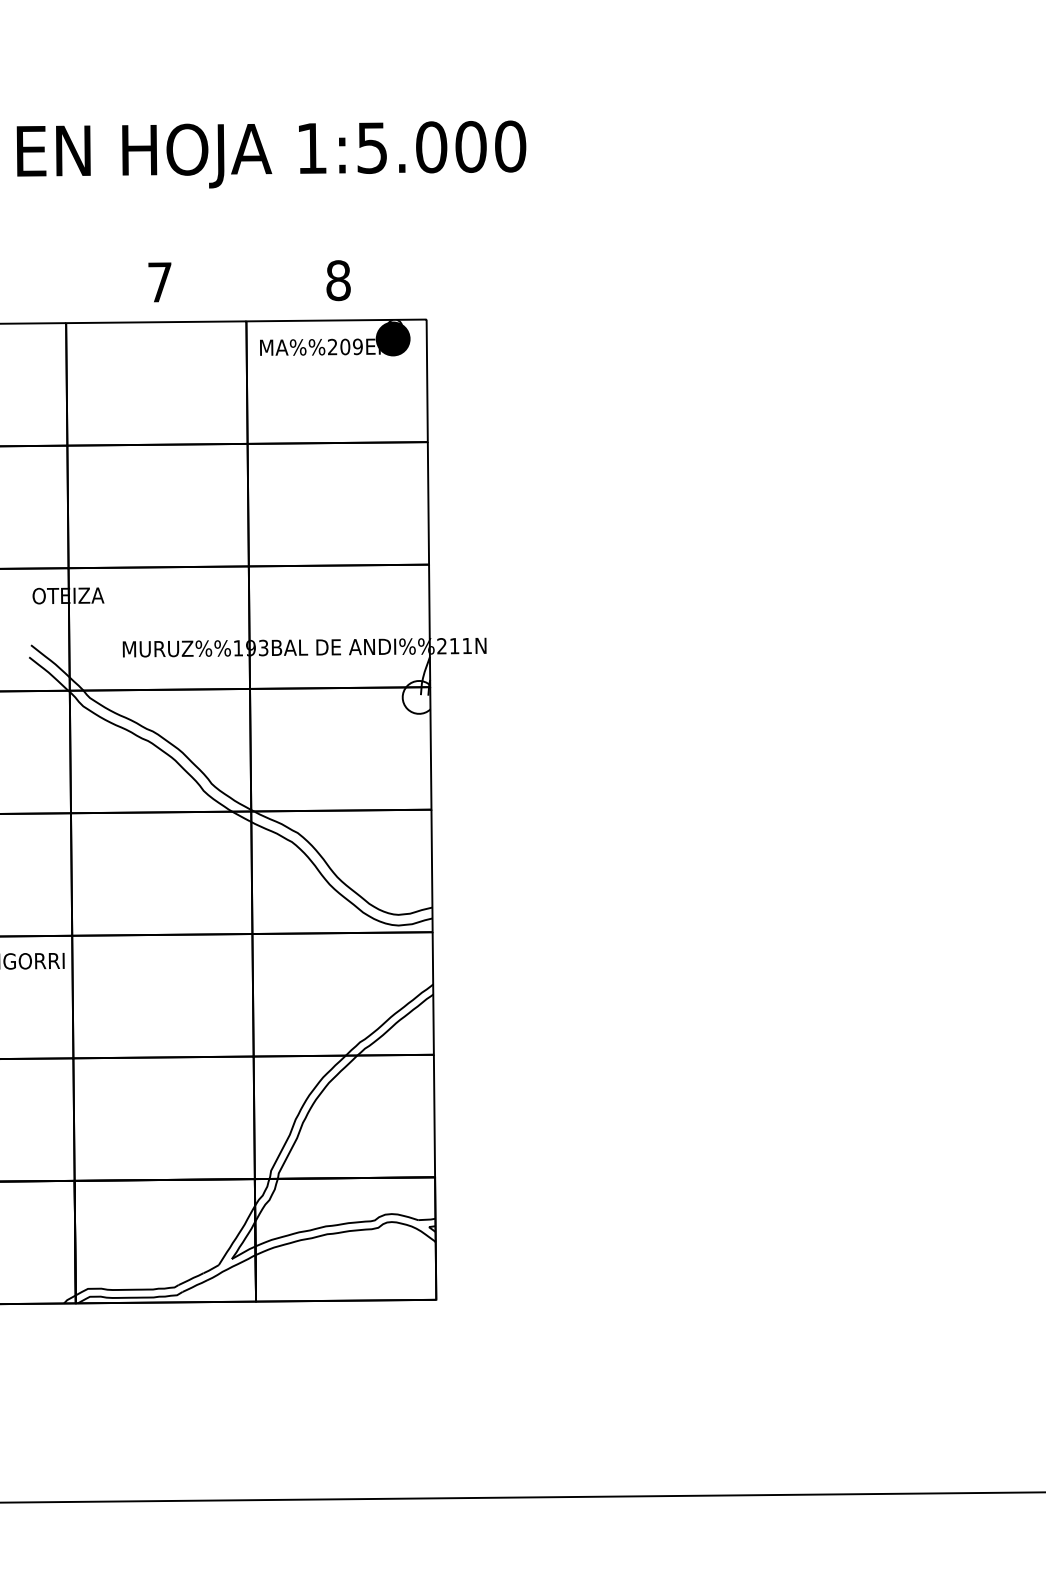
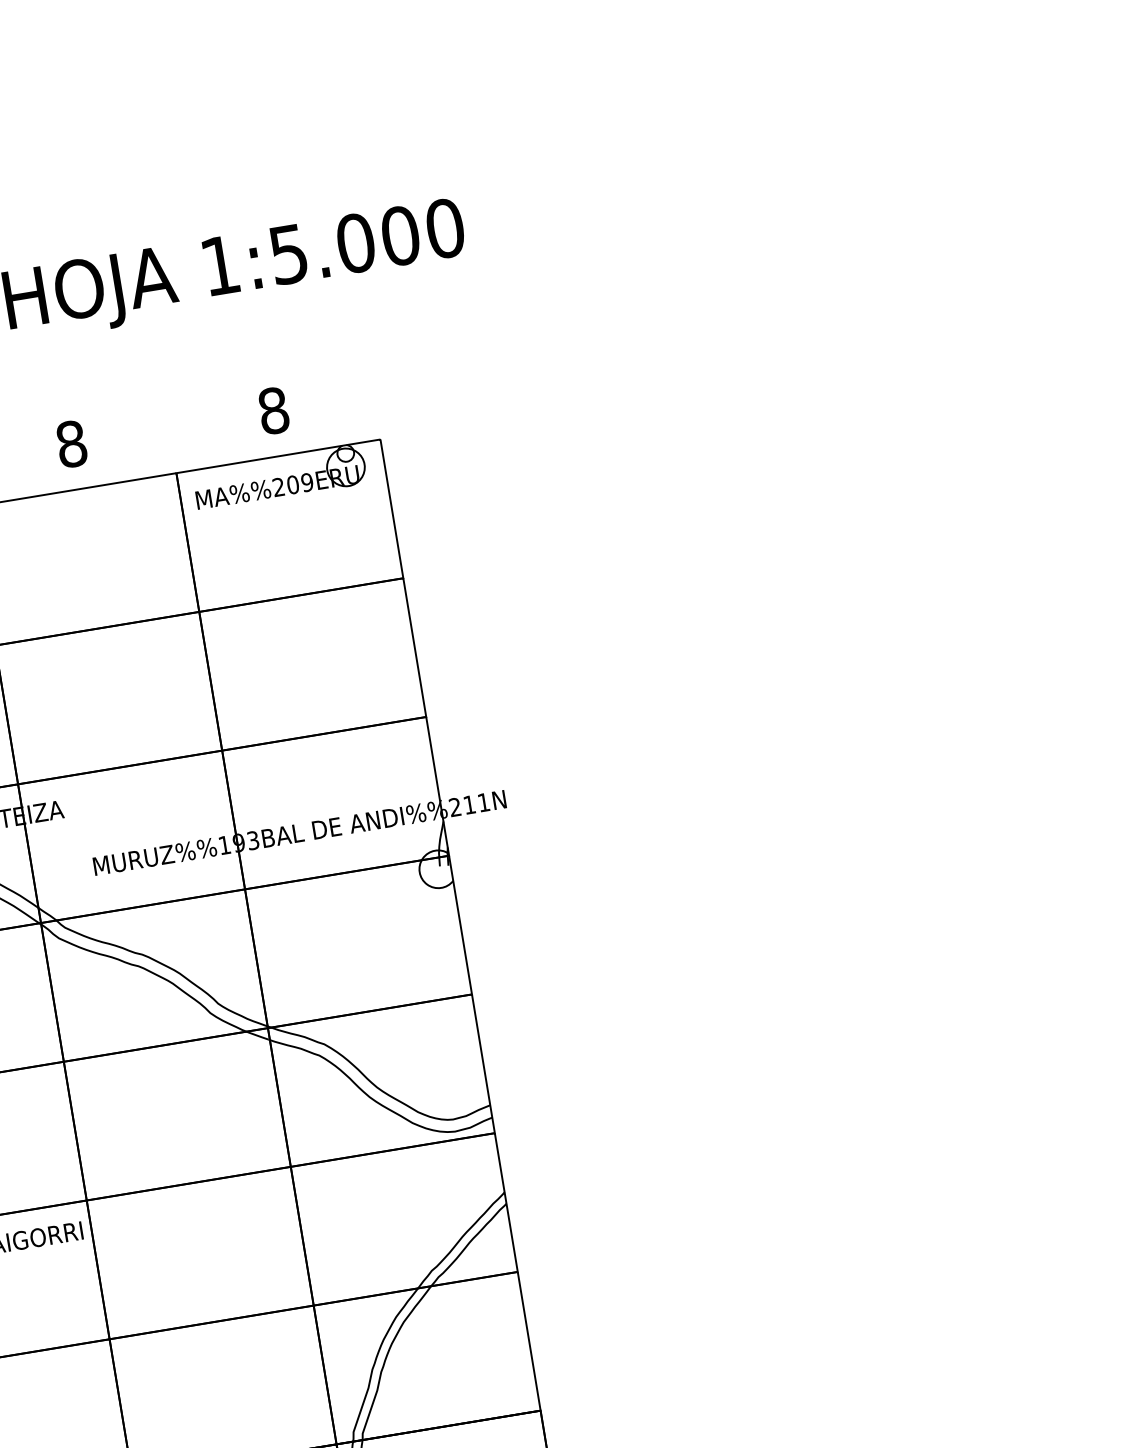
text: (160, 282) -> (72, 444), 7 -> 8
fill: (392, 338) -> (345, 466), removed

